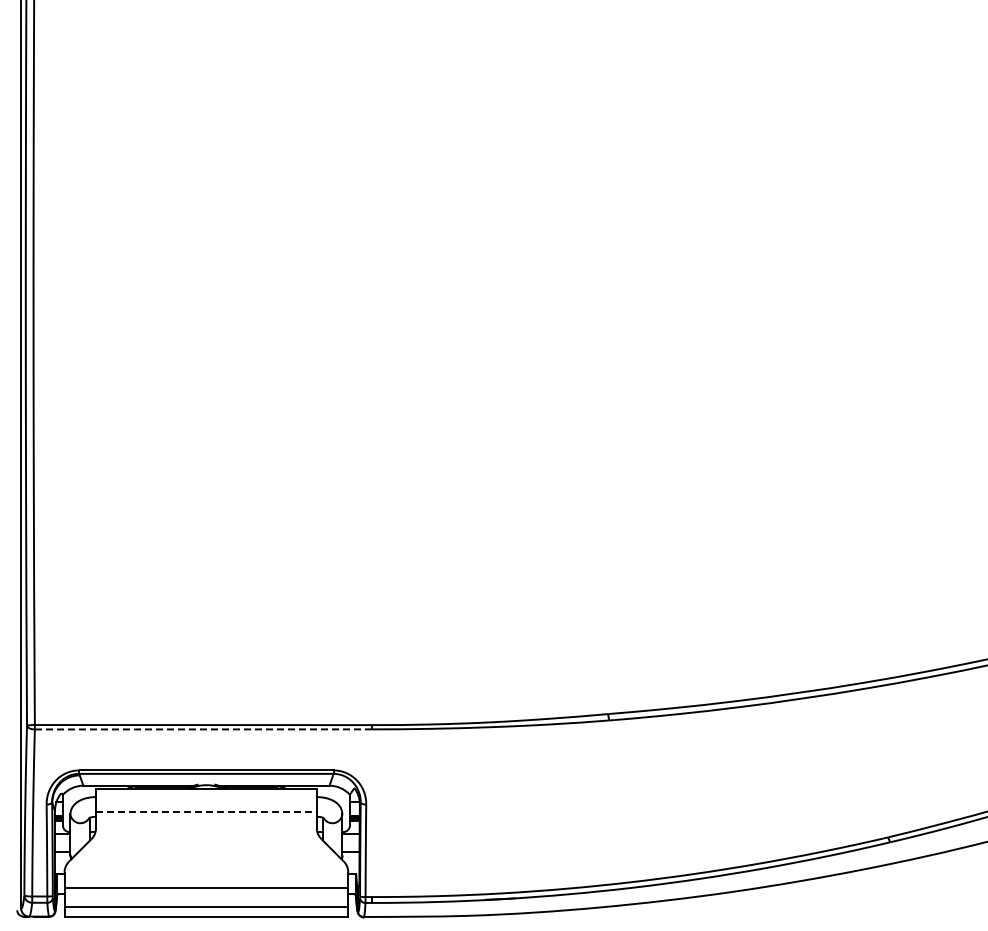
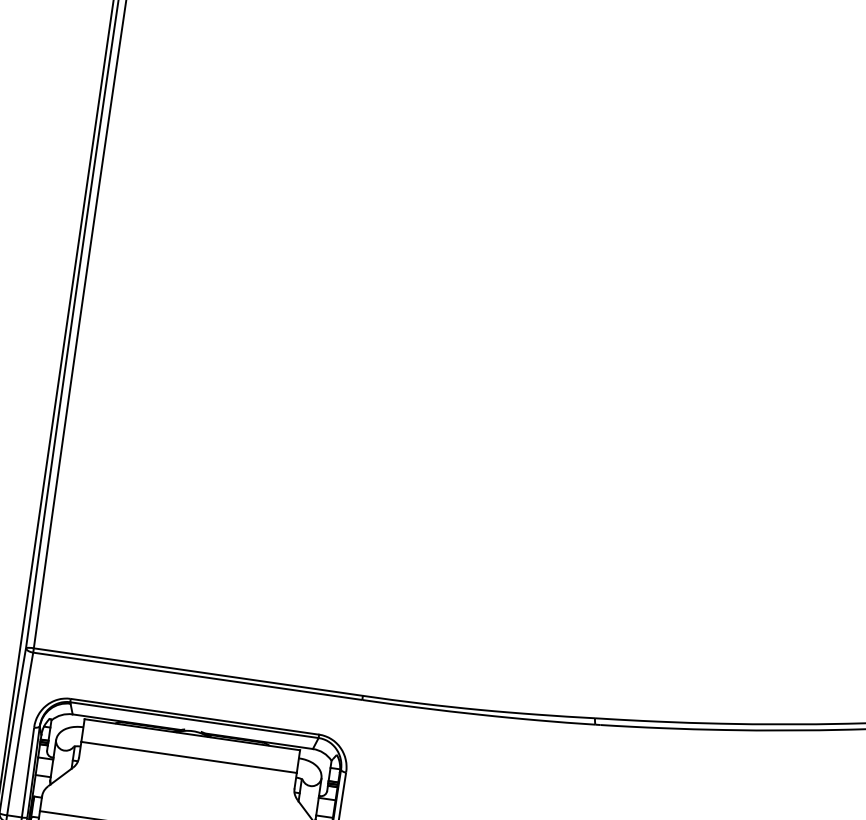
line: (202, 729) -> (196, 676), dashed -> solid
line: (206, 812) -> (189, 757), dashed -> solid

